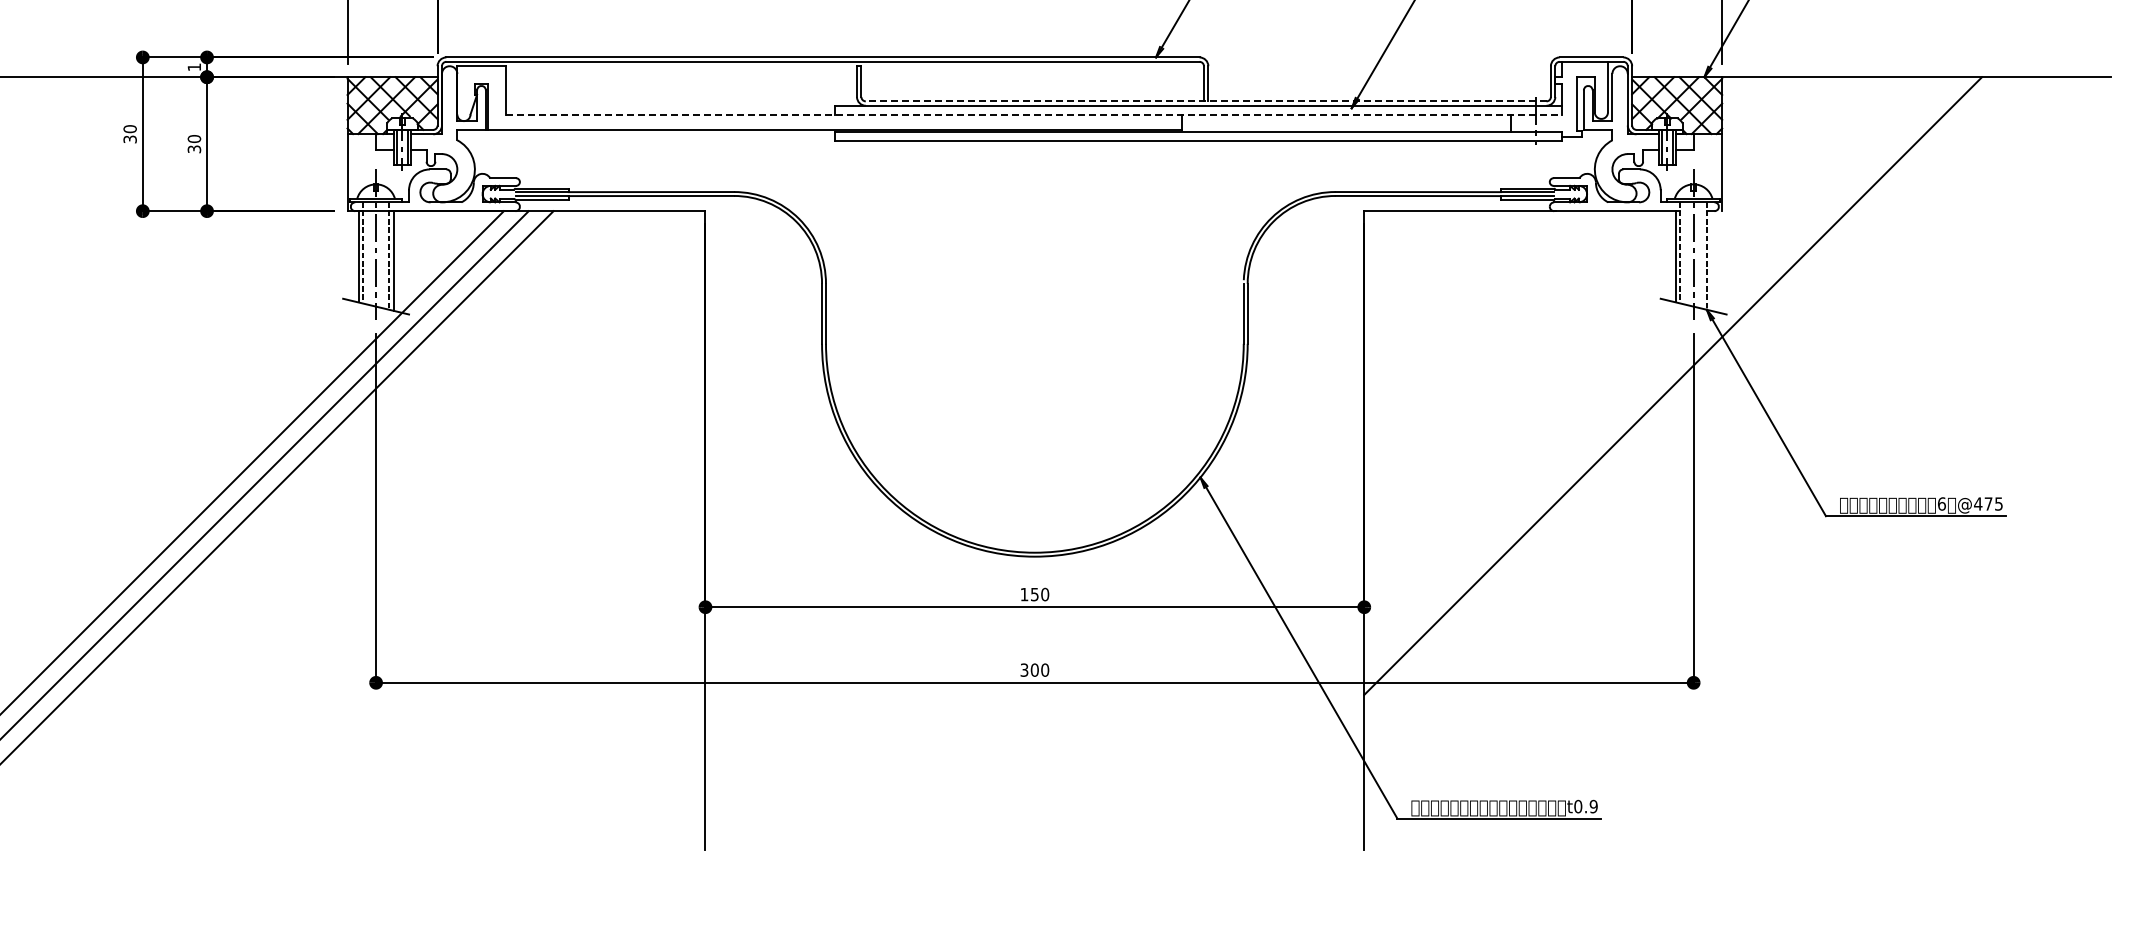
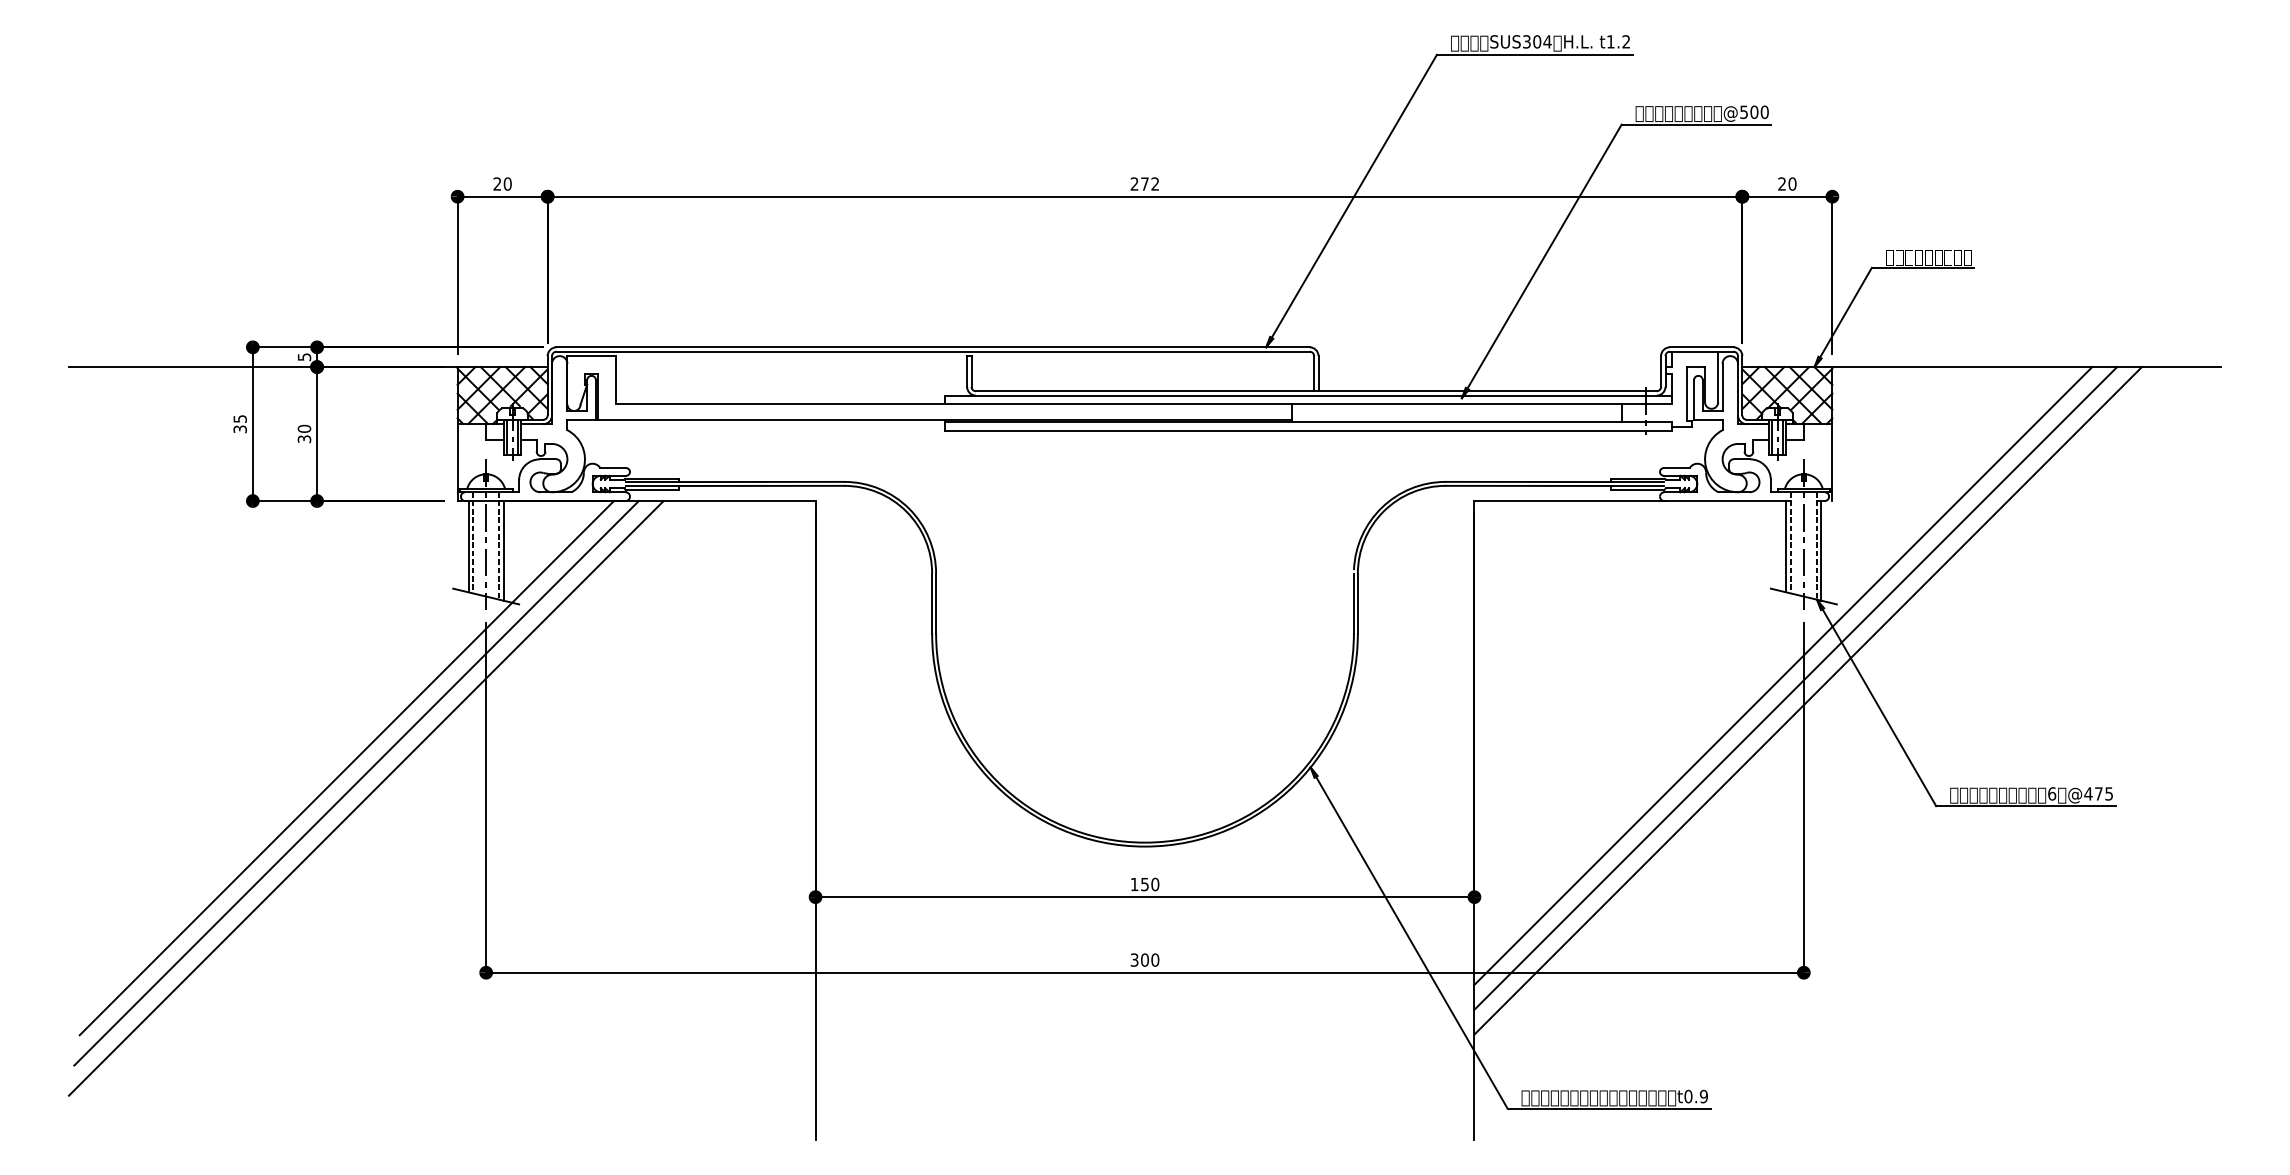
text: (194, 67) -> (304, 357), 1 -> 5
line: (1205, 101) -> (1315, 391), dashed -> solid
line: (1034, 114) -> (1144, 404), dashed -> solid
text: (129, 128) -> (239, 418), 30 -> 35
line: (1711, 260) -> (1821, 550), added
line: (1685, 398) -> (1795, 688), added
line: (1697, 410) -> (1807, 700), added

